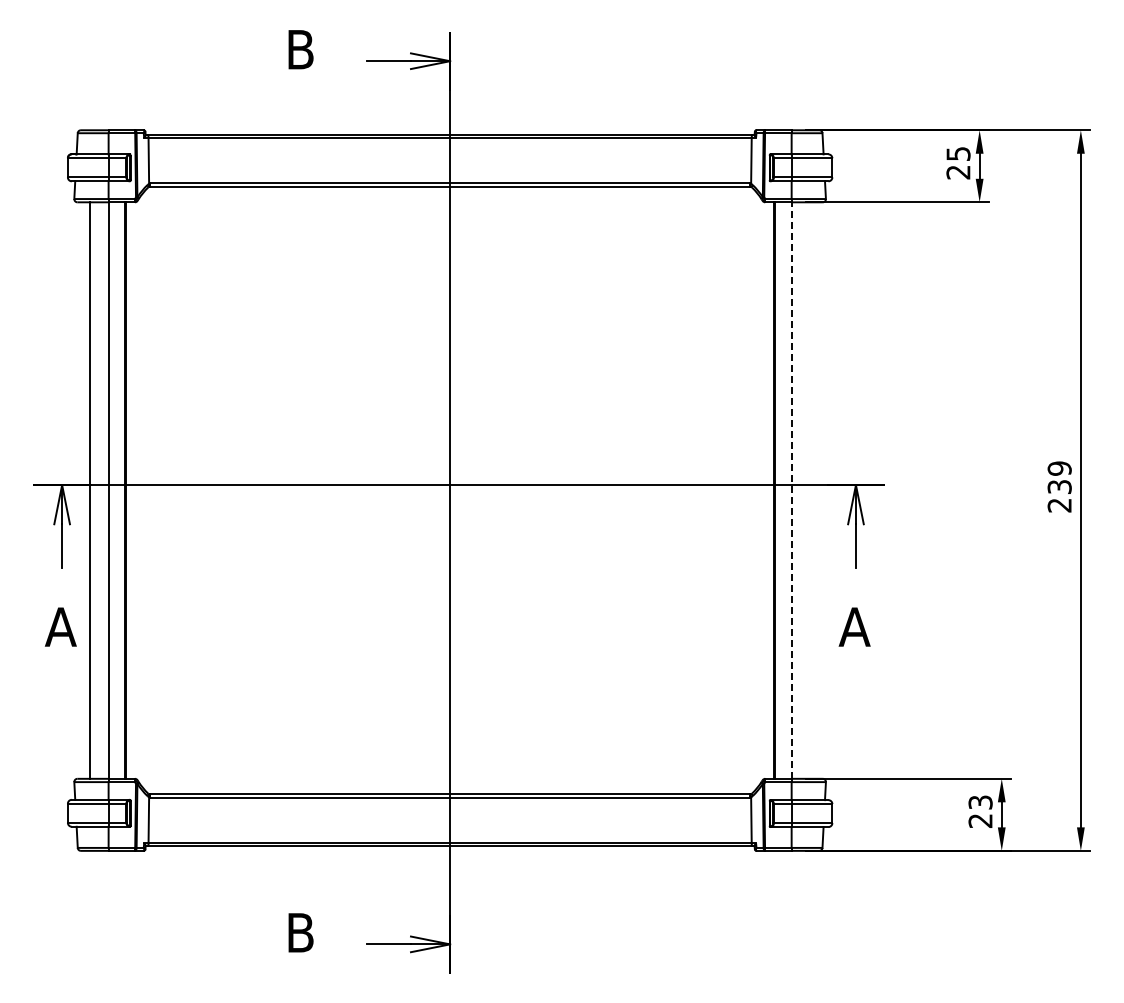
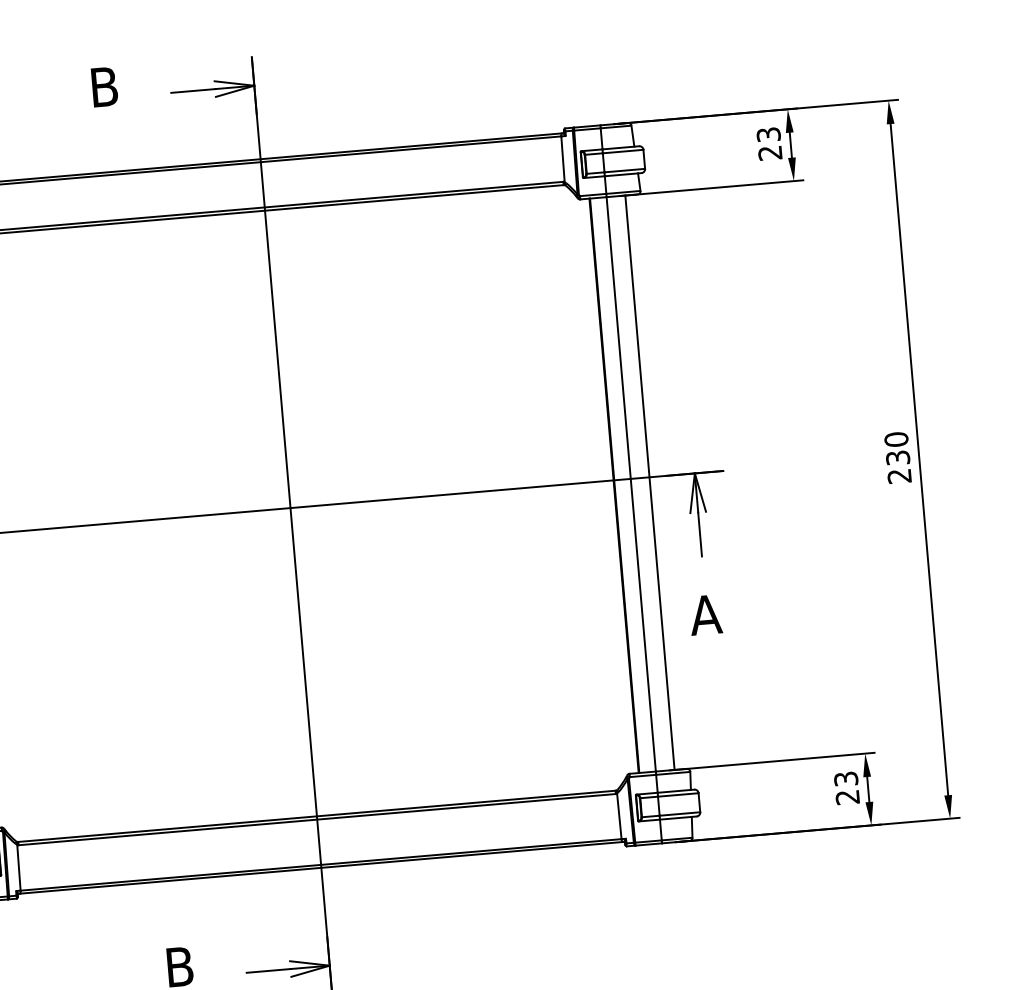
text: (957, 153) -> (767, 134), 25 -> 23
text: (1059, 468) -> (896, 439), 239 -> 230
line: (791, 490) -> (631, 484), dashed -> solid
line: (810, 490) -> (650, 482), added

